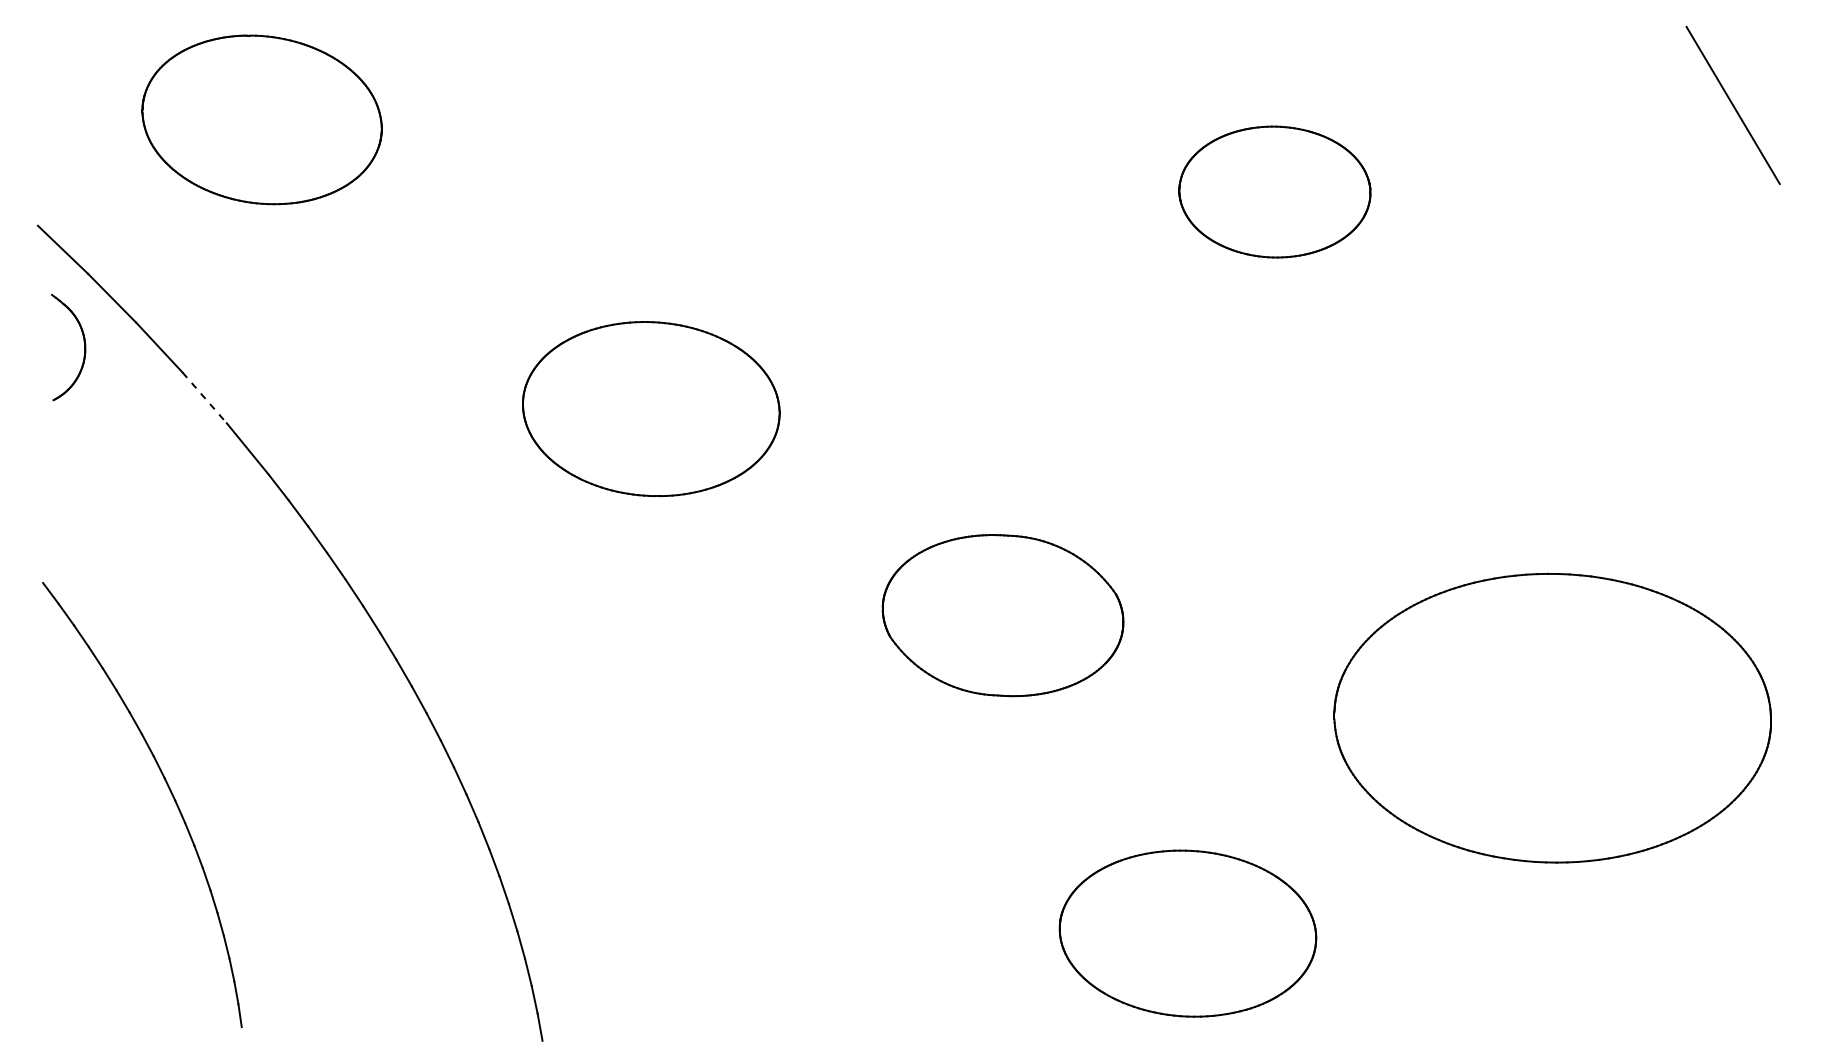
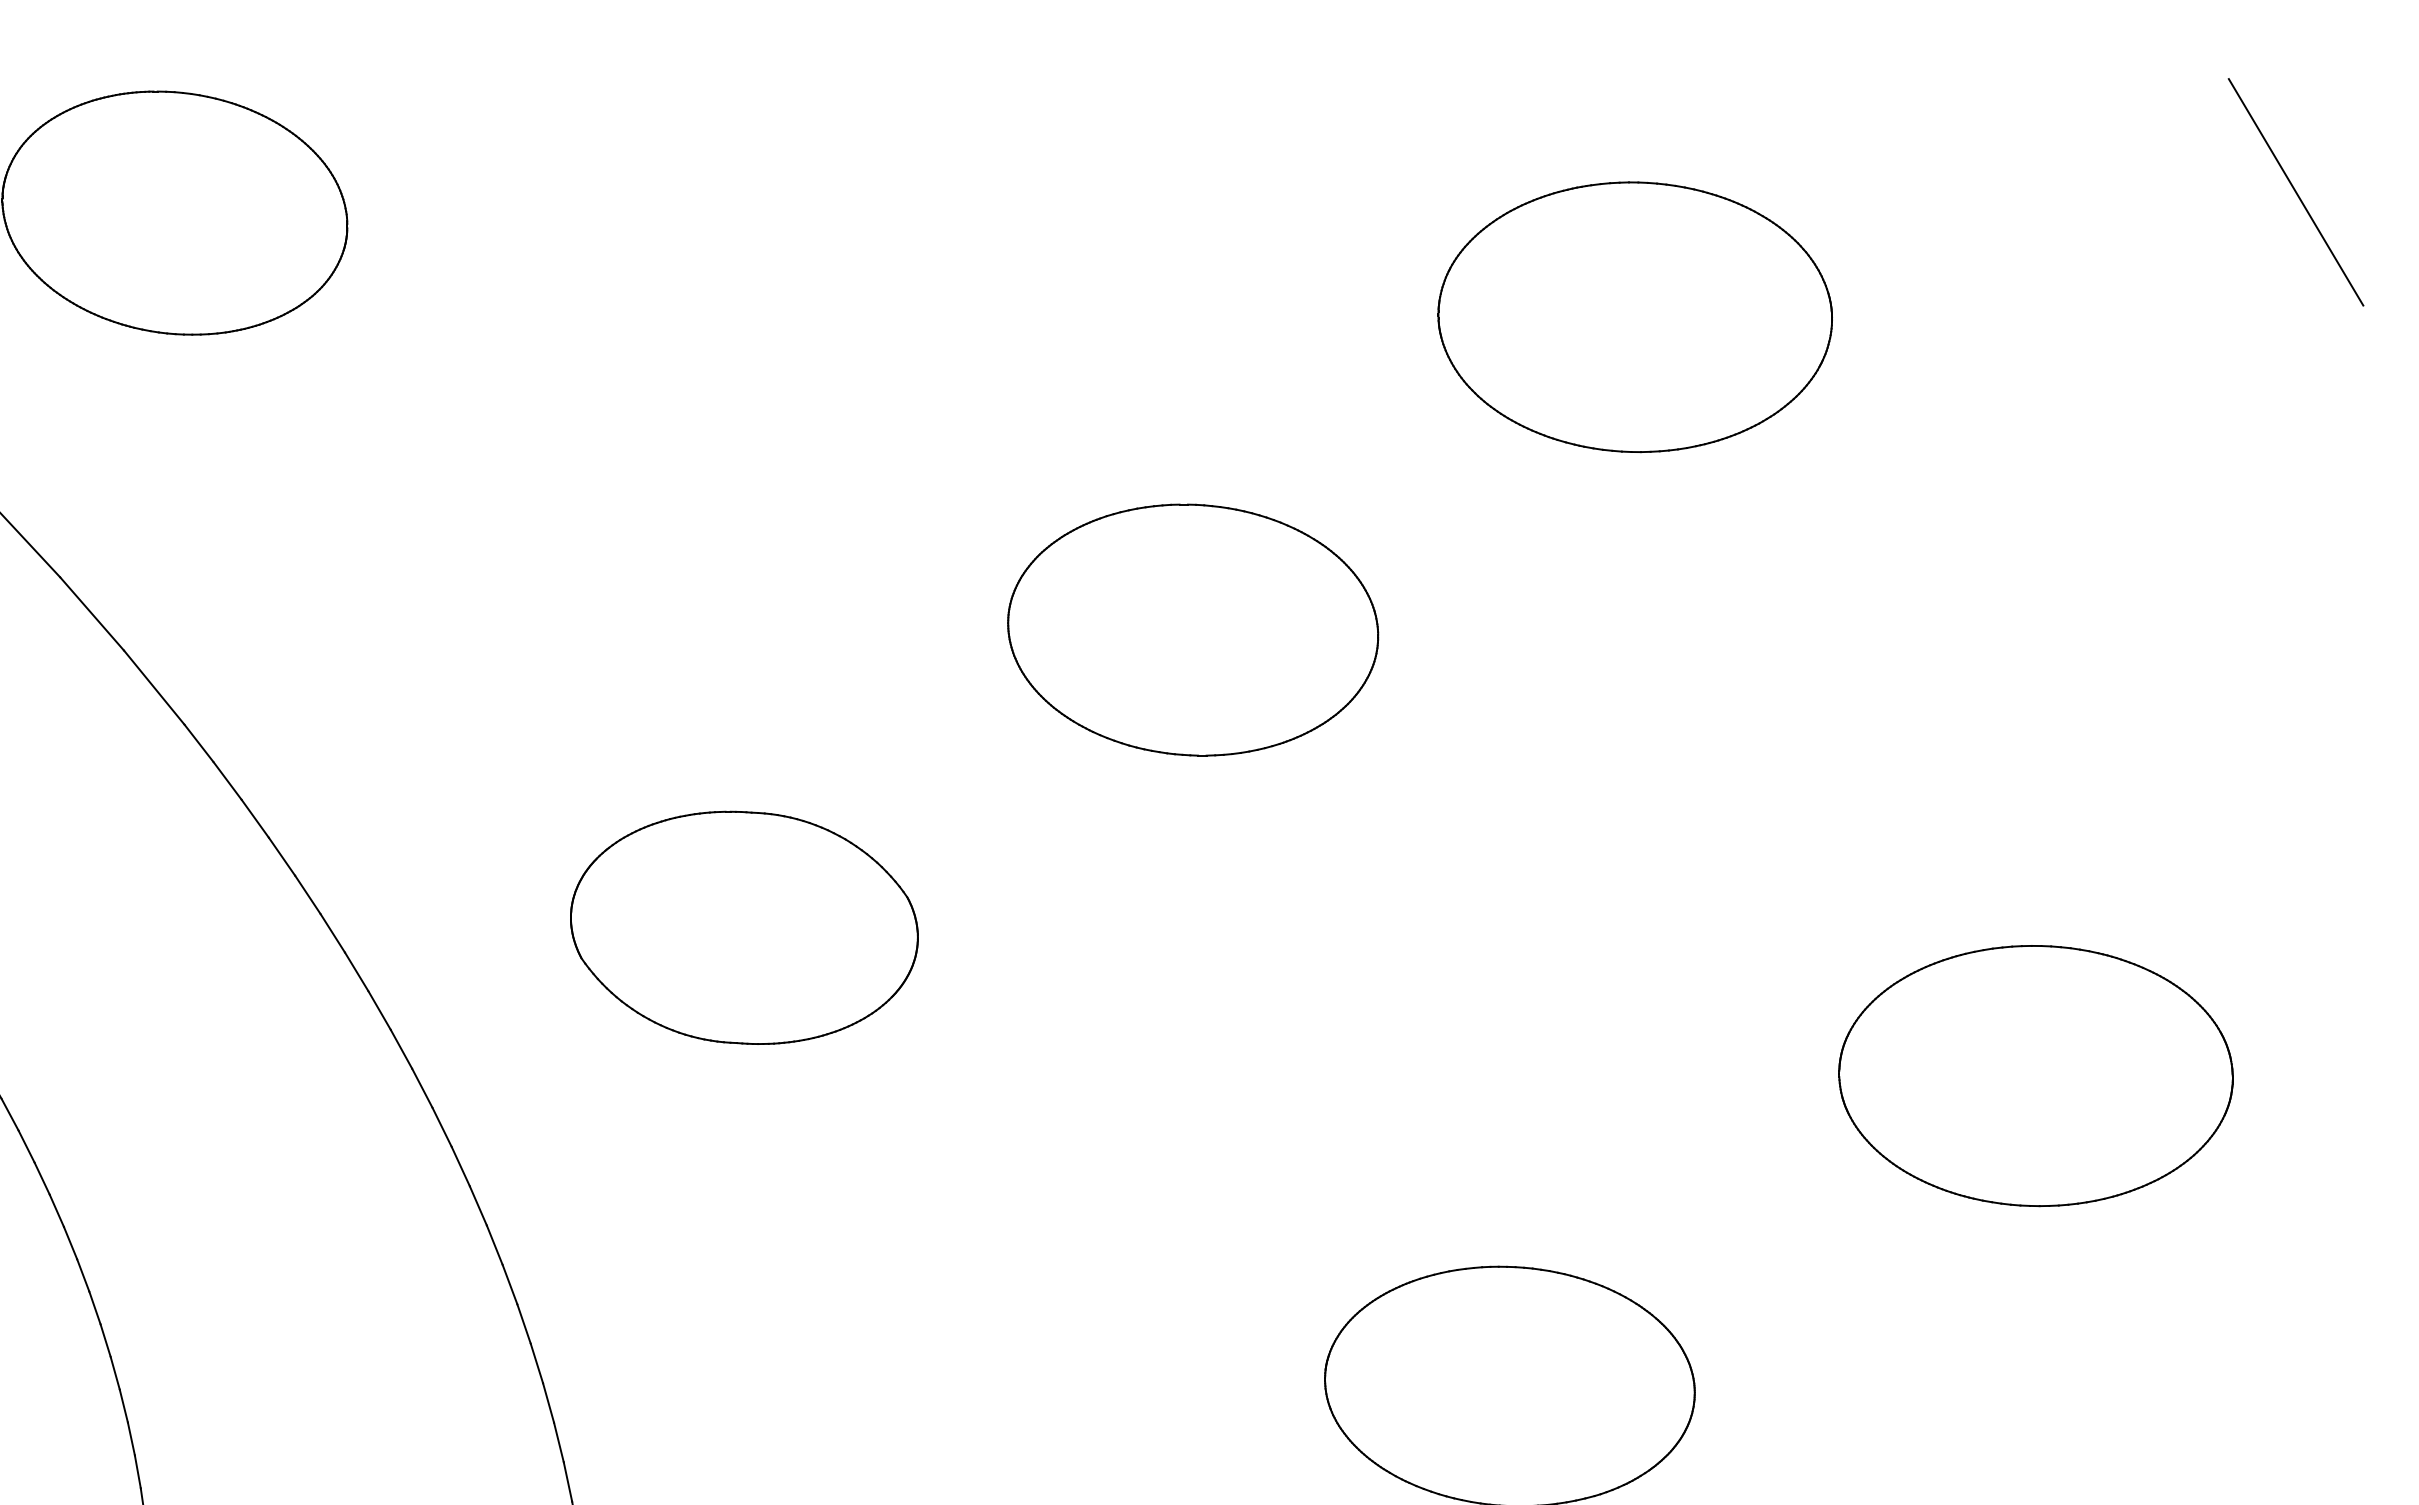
part: (1274, 191) -> (1634, 316), size x1.43
line: (204, 397) -> (91, 613), dashed -> solid
part: (651, 409) -> (1193, 630), moved
part: (1002, 615) -> (743, 927), moved
part: (1552, 718) -> (2035, 1076), size x0.62

